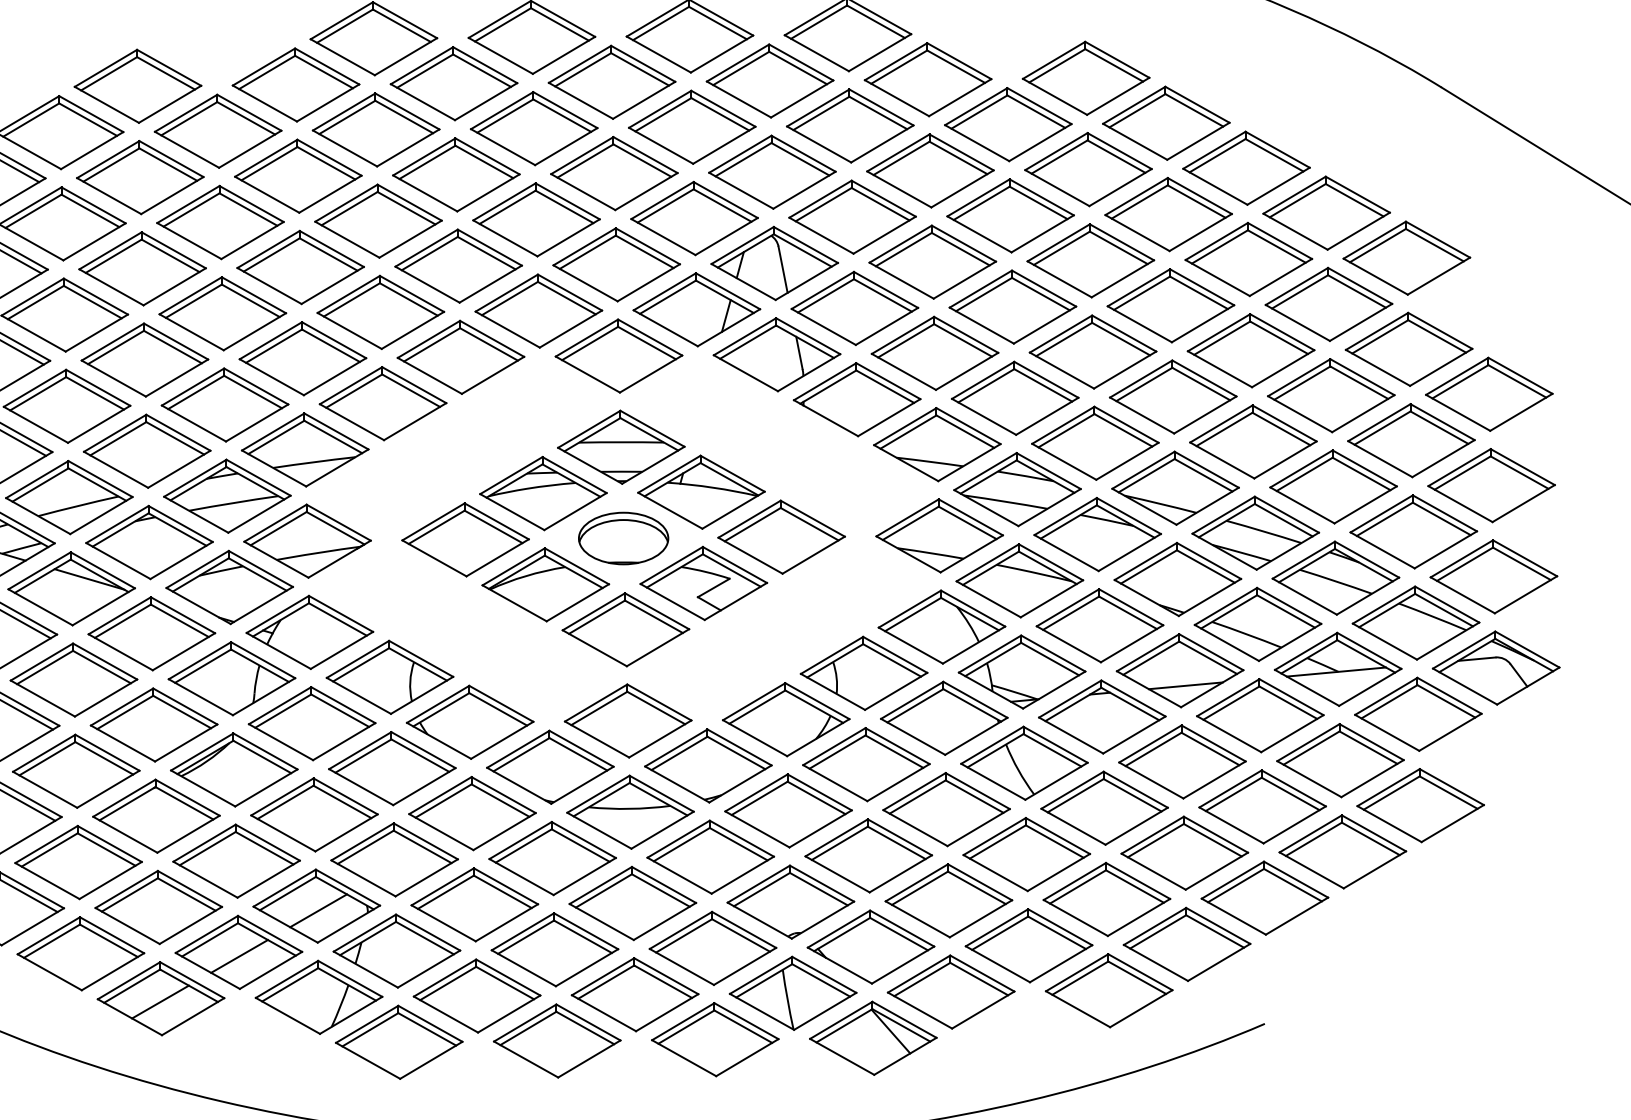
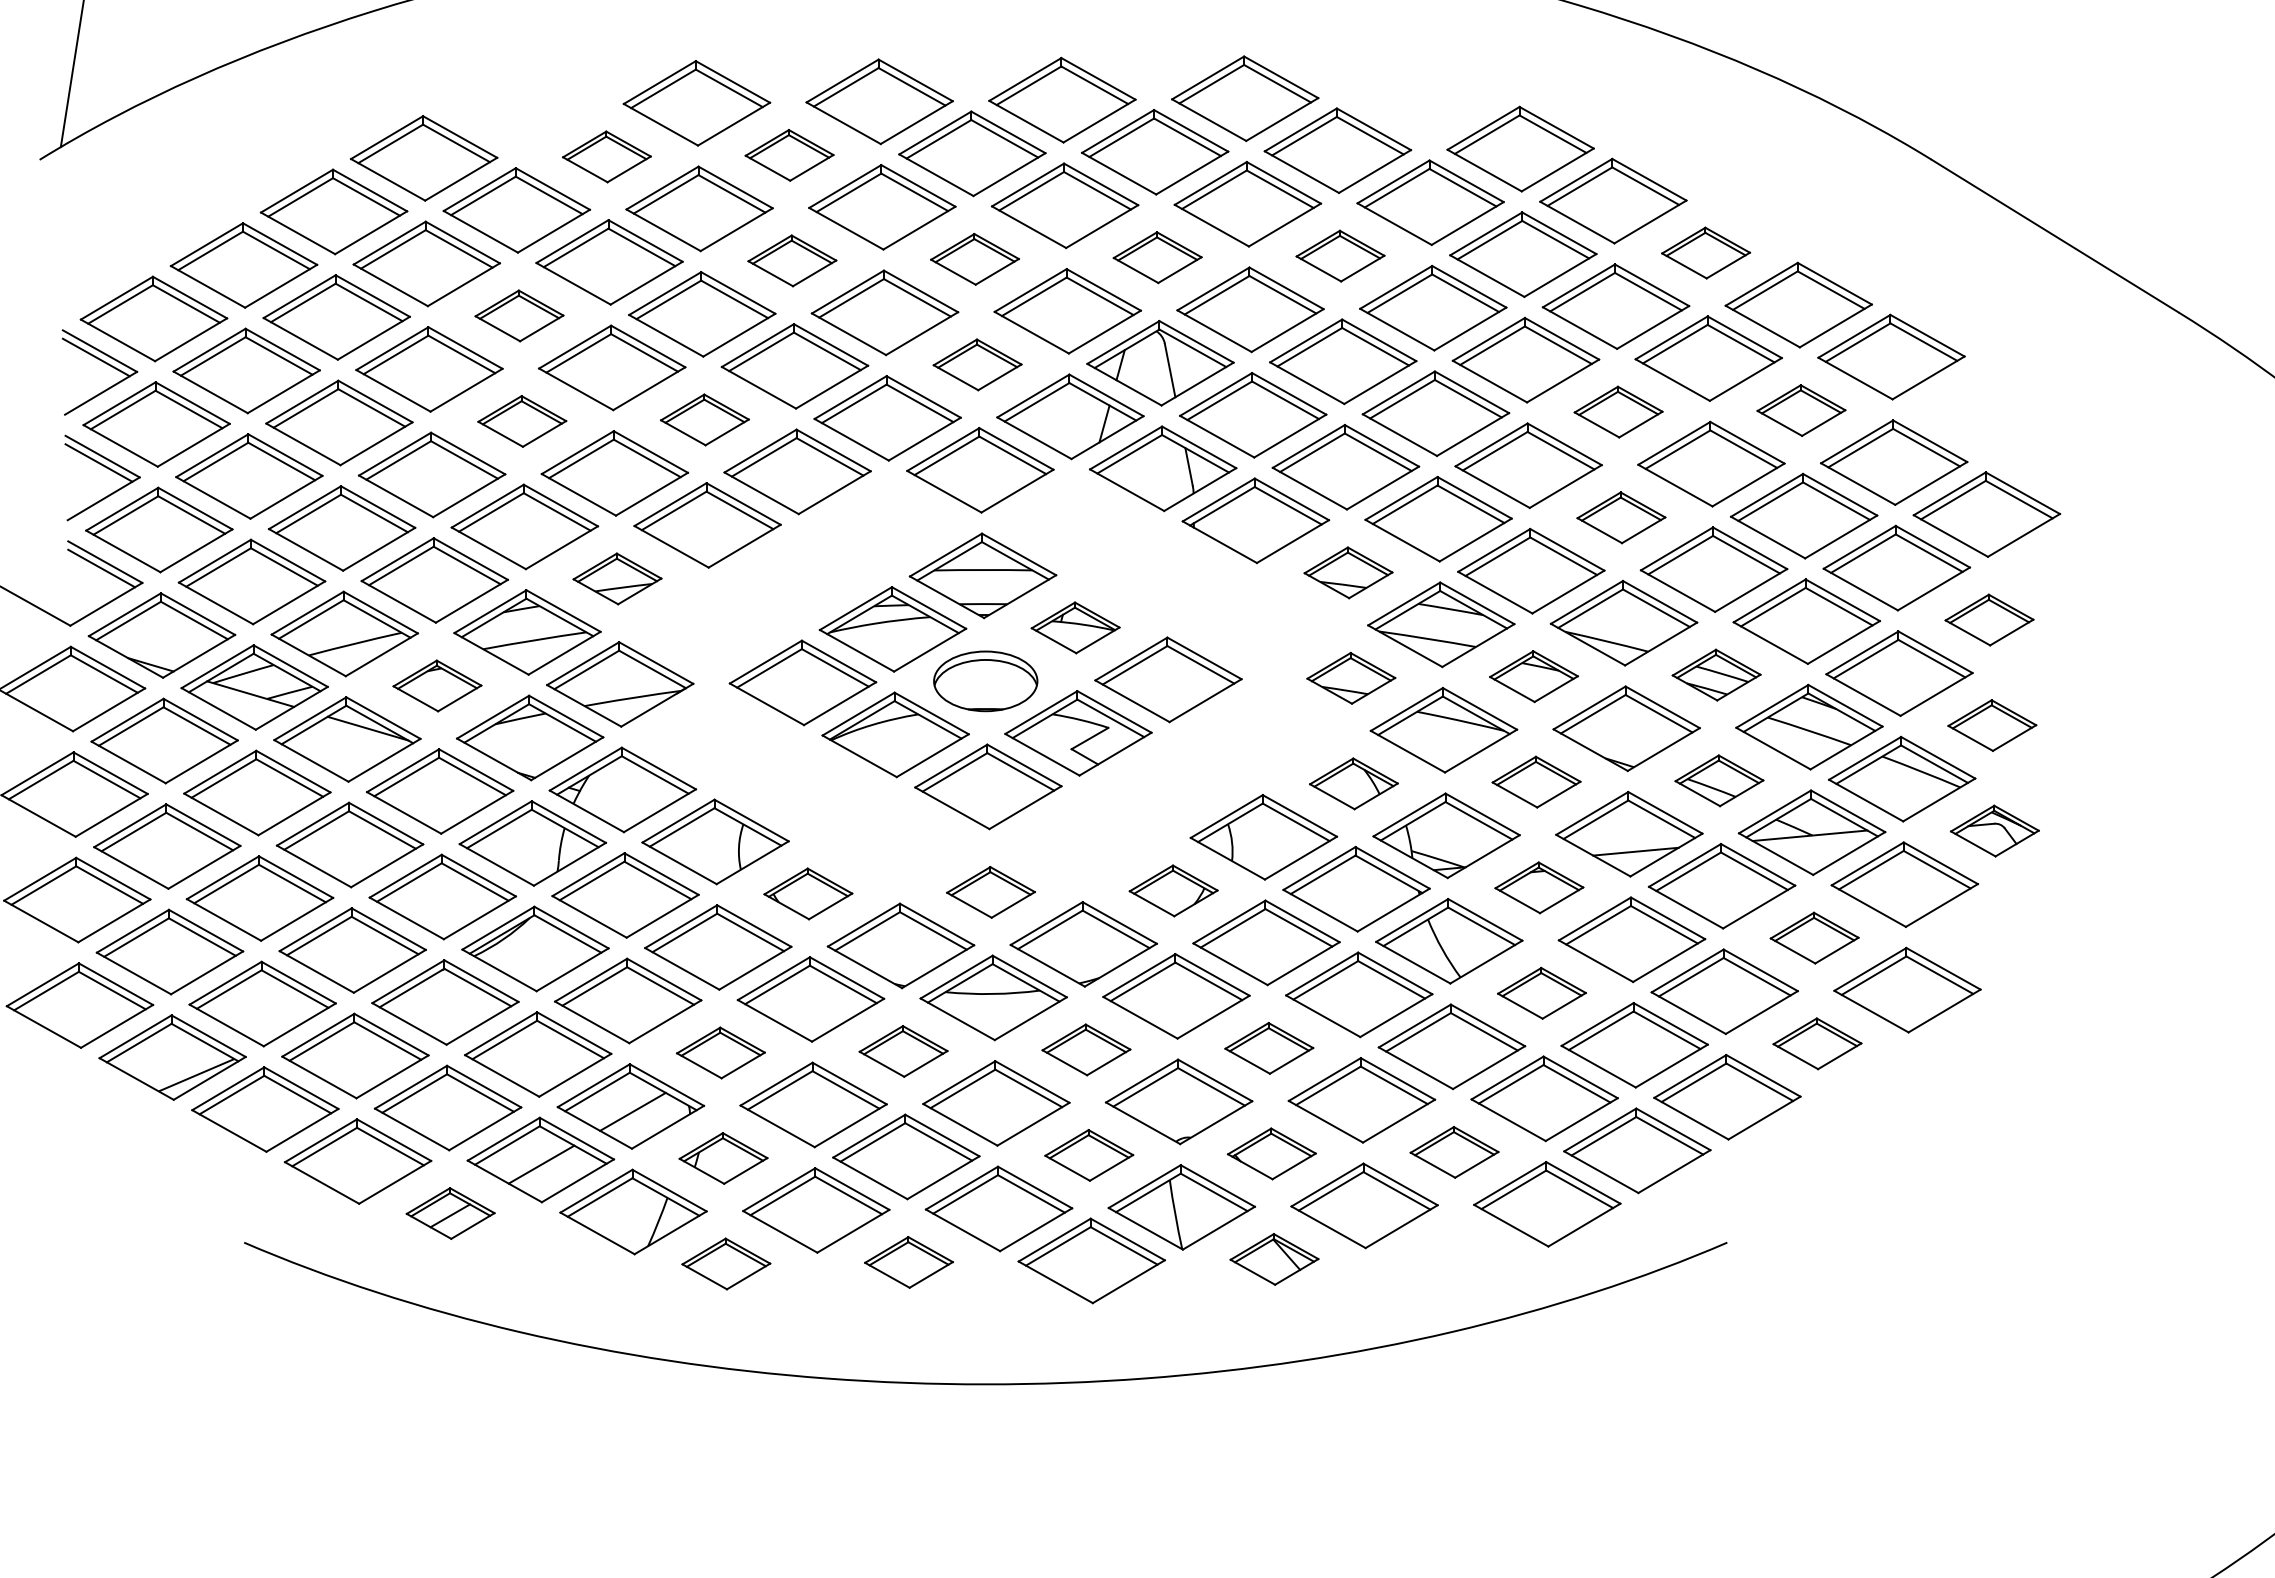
part: (453, 83) -> (789, 155), size x0.6
part: (295, 84) -> (606, 156), size x0.6
part: (1246, 167) -> (1705, 252), size x0.6
part: (930, 170) -> (1340, 255), size x0.6
part: (772, 172) -> (1157, 257), size x0.6
part: (613, 173) -> (974, 259), size x0.6
part: (456, 174) -> (792, 260), size x0.6
part: (220, 222) -> (519, 315), size x0.6
part: (616, 264) -> (977, 364), size x0.6
part: (1329, 304) -> (1801, 410), size x0.6
part: (1170, 305) -> (1618, 411), size x0.6
part: (380, 312) -> (704, 419), size x0.6
part: (223, 313) -> (522, 421), size x0.6
part: (1173, 396) -> (1621, 517), size x0.6
part: (937, 444) -> (1348, 572), size x0.6
part: (305, 449) -> (617, 578), size x0.6
part: (1491, 485) -> (1989, 619), size x0.6
part: (701, 491) -> (1075, 627), size x0.6
part: (1255, 532) -> (1716, 674), size x0.6
part: (1097, 534) -> (1533, 676), size x0.6
part: (939, 536) -> (1351, 678), size x0.6
part: (149, 542) -> (437, 685), size x0.6
part: (1494, 576) -> (1992, 725), size x0.6
part: (1258, 624) -> (1719, 780), size x0.6
part: (1099, 625) -> (1536, 781), size x0.6
part: (941, 626) -> (1353, 783), size x0.6
part: (1495, 667) -> (1994, 830), size x0.6
part: (1102, 716) -> (1539, 887), size x0.6
part: (785, 719) -> (1173, 890), size x0.6
part: (470, 721) -> (808, 893), size x0.6
part: (627, 721) -> (990, 892), size x0.6
part: (1340, 760) -> (1814, 937), size x0.6
part: (1104, 808) -> (1541, 993), size x0.6
part: (1342, 851) -> (1817, 1043), size x0.6
part: (868, 855) -> (1269, 1048), size x0.6
part: (710, 856) -> (1086, 1049), size x0.6
part: (552, 858) -> (903, 1051), size x0.6
part: (394, 859) -> (720, 1052), size x0.6
part: (1028, 945) -> (1454, 1152), size x0.6
part: (870, 946) -> (1271, 1153), size x0.6
part: (713, 948) -> (1089, 1155), size x0.6
part: (396, 951) -> (723, 1158), size x0.6
part: (160, 998) -> (450, 1213), size x0.6
part: (873, 1038) -> (1274, 1259), size x0.6
part: (399, 1041) -> (726, 1263), size x0.6
part: (556, 1041) -> (908, 1262), size x0.6

